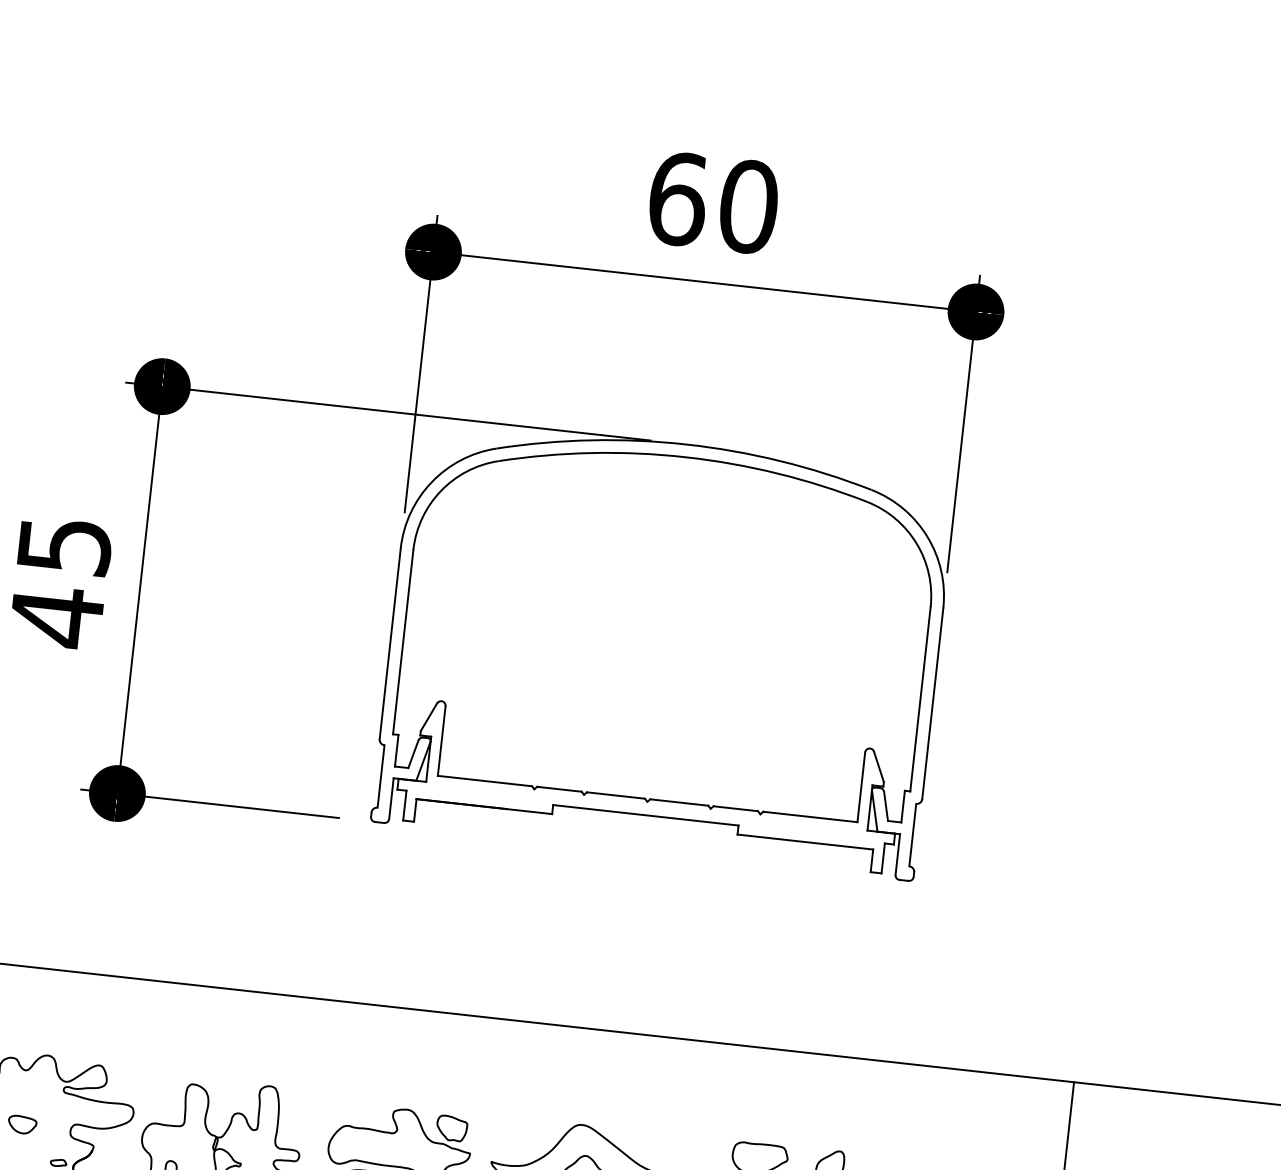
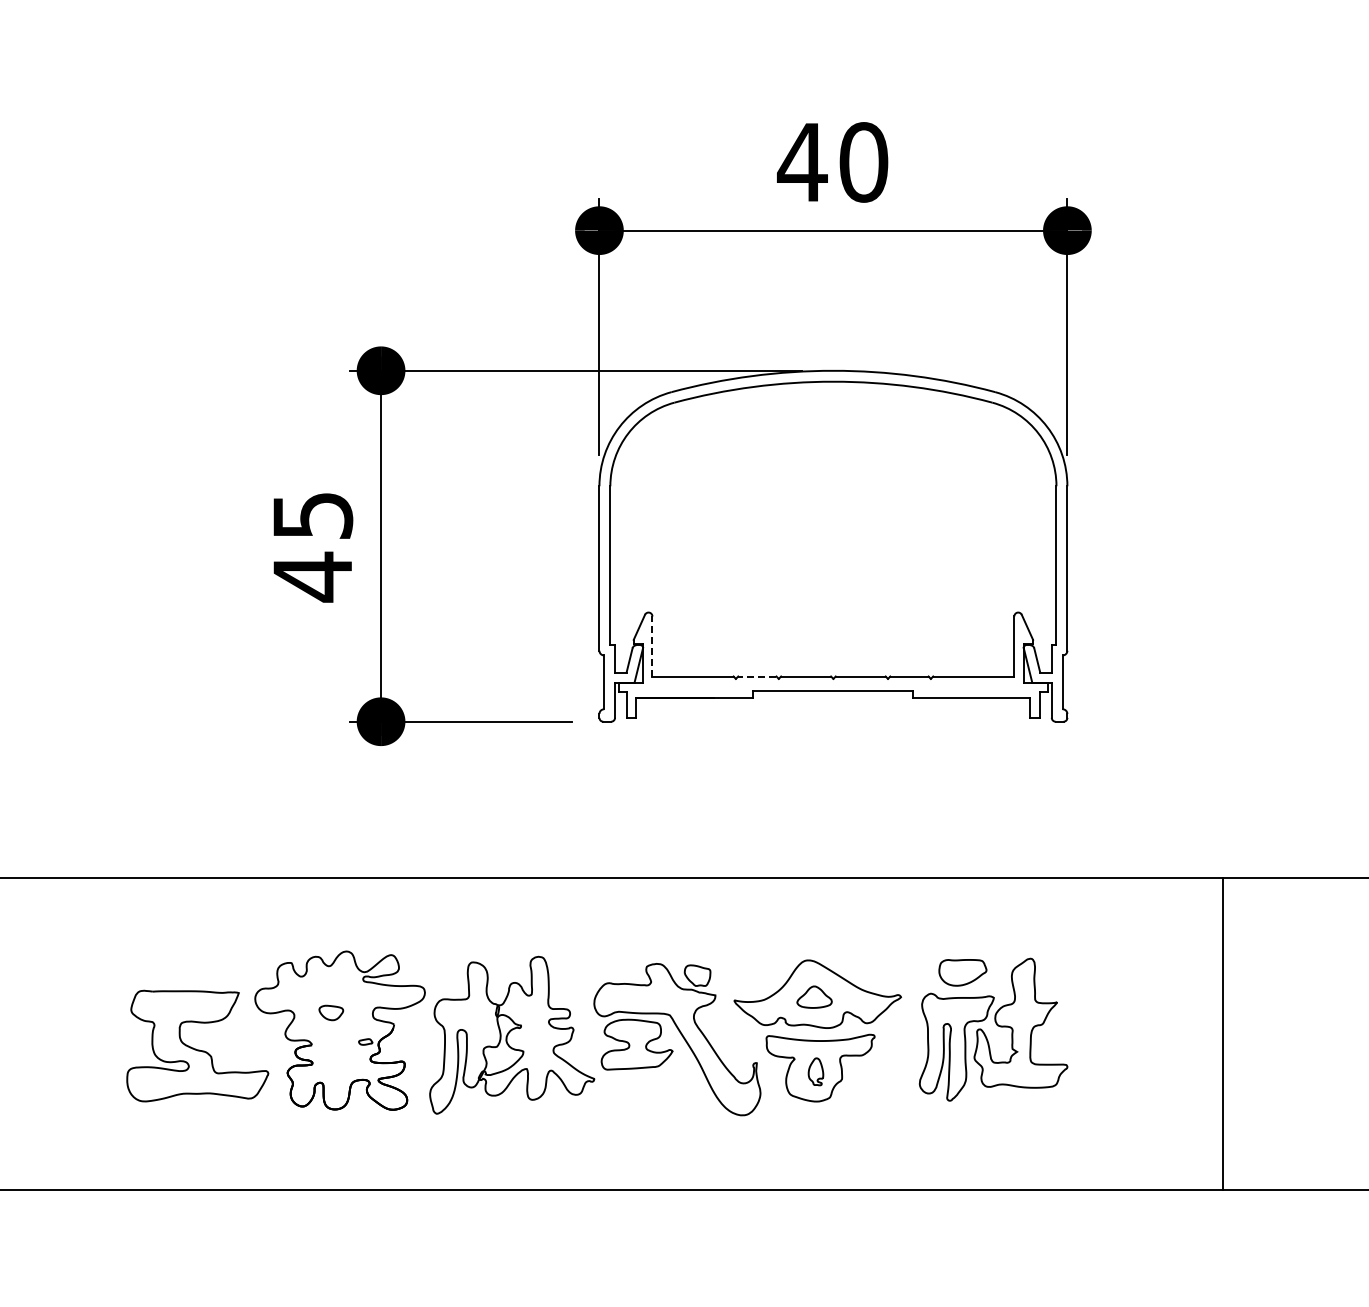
text: (677, 199) -> (802, 162), 60 -> 40
line: (441, 741) -> (652, 646), solid -> dashed
line: (558, 789) -> (756, 676), solid -> dashed

